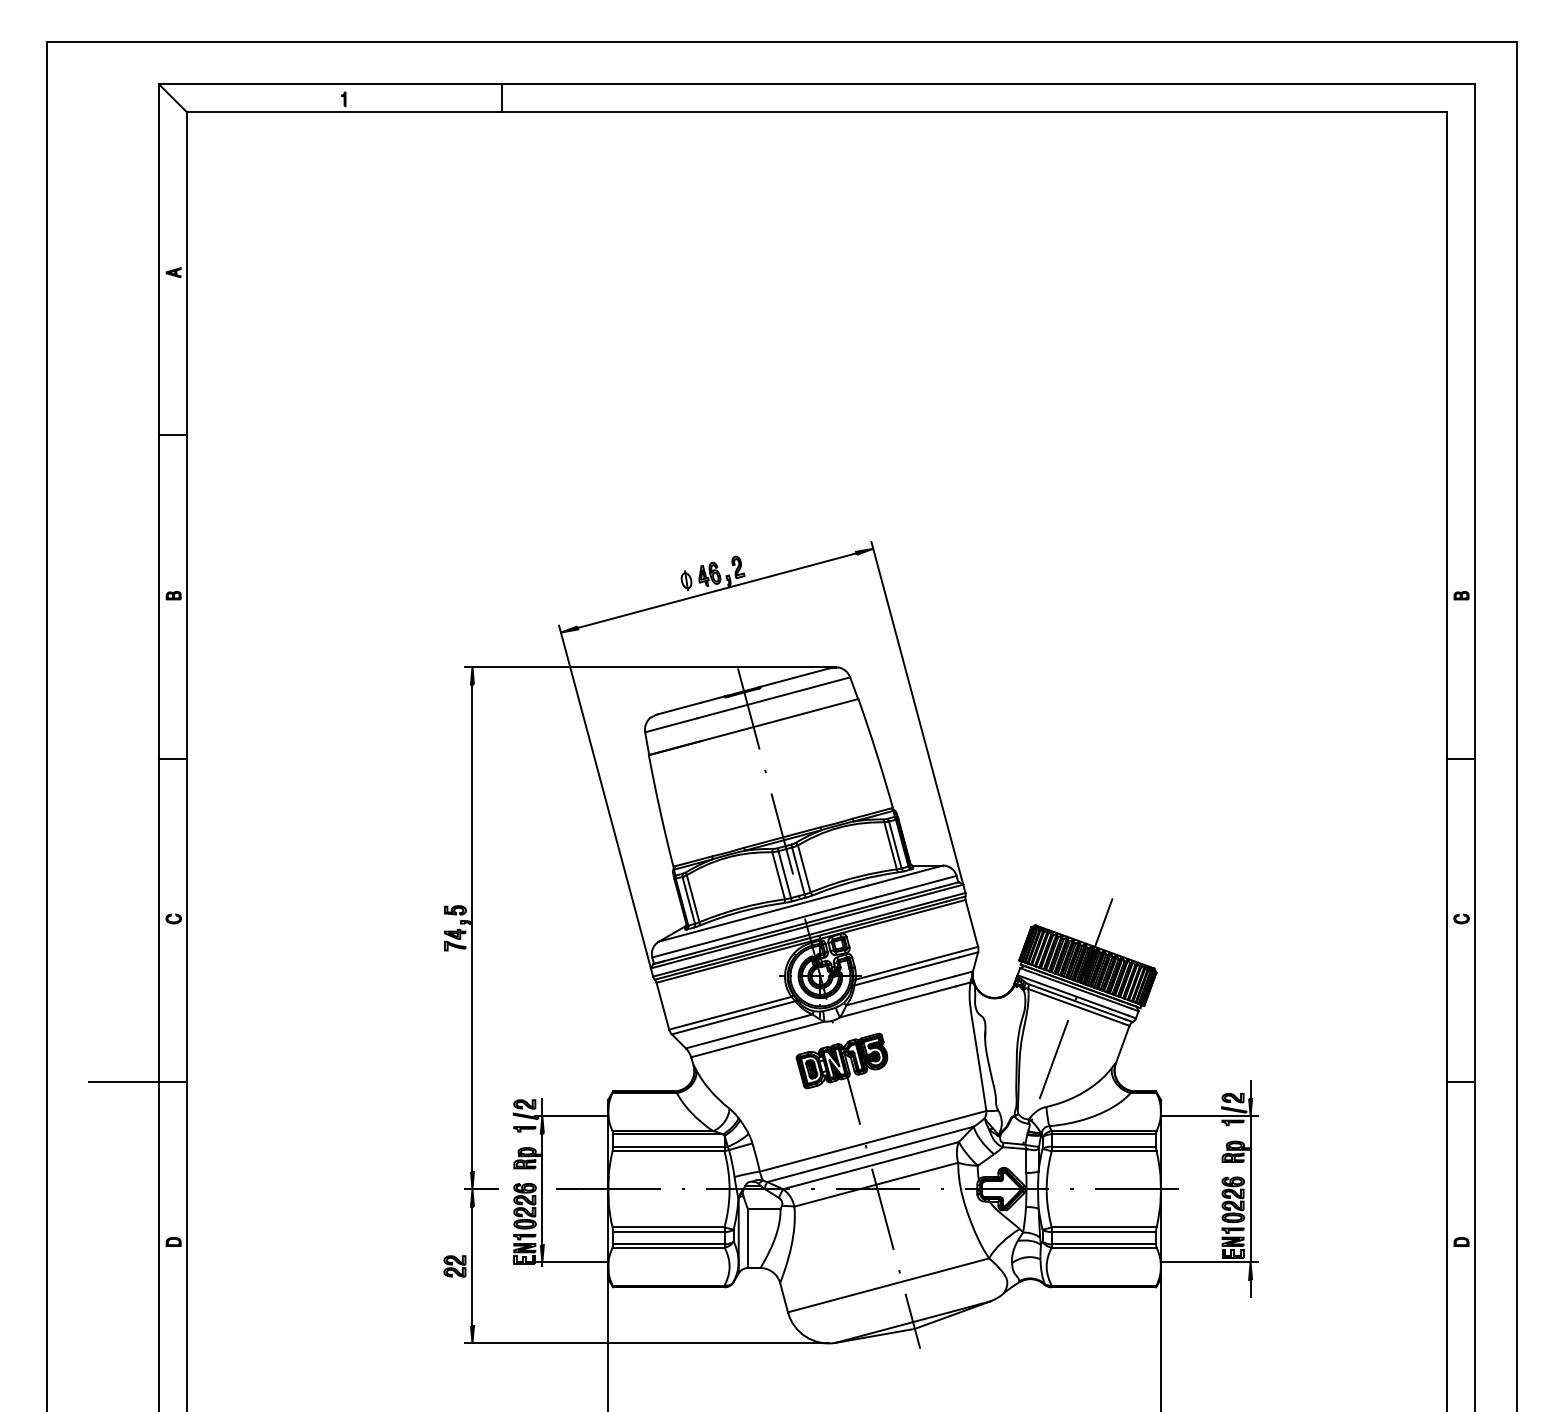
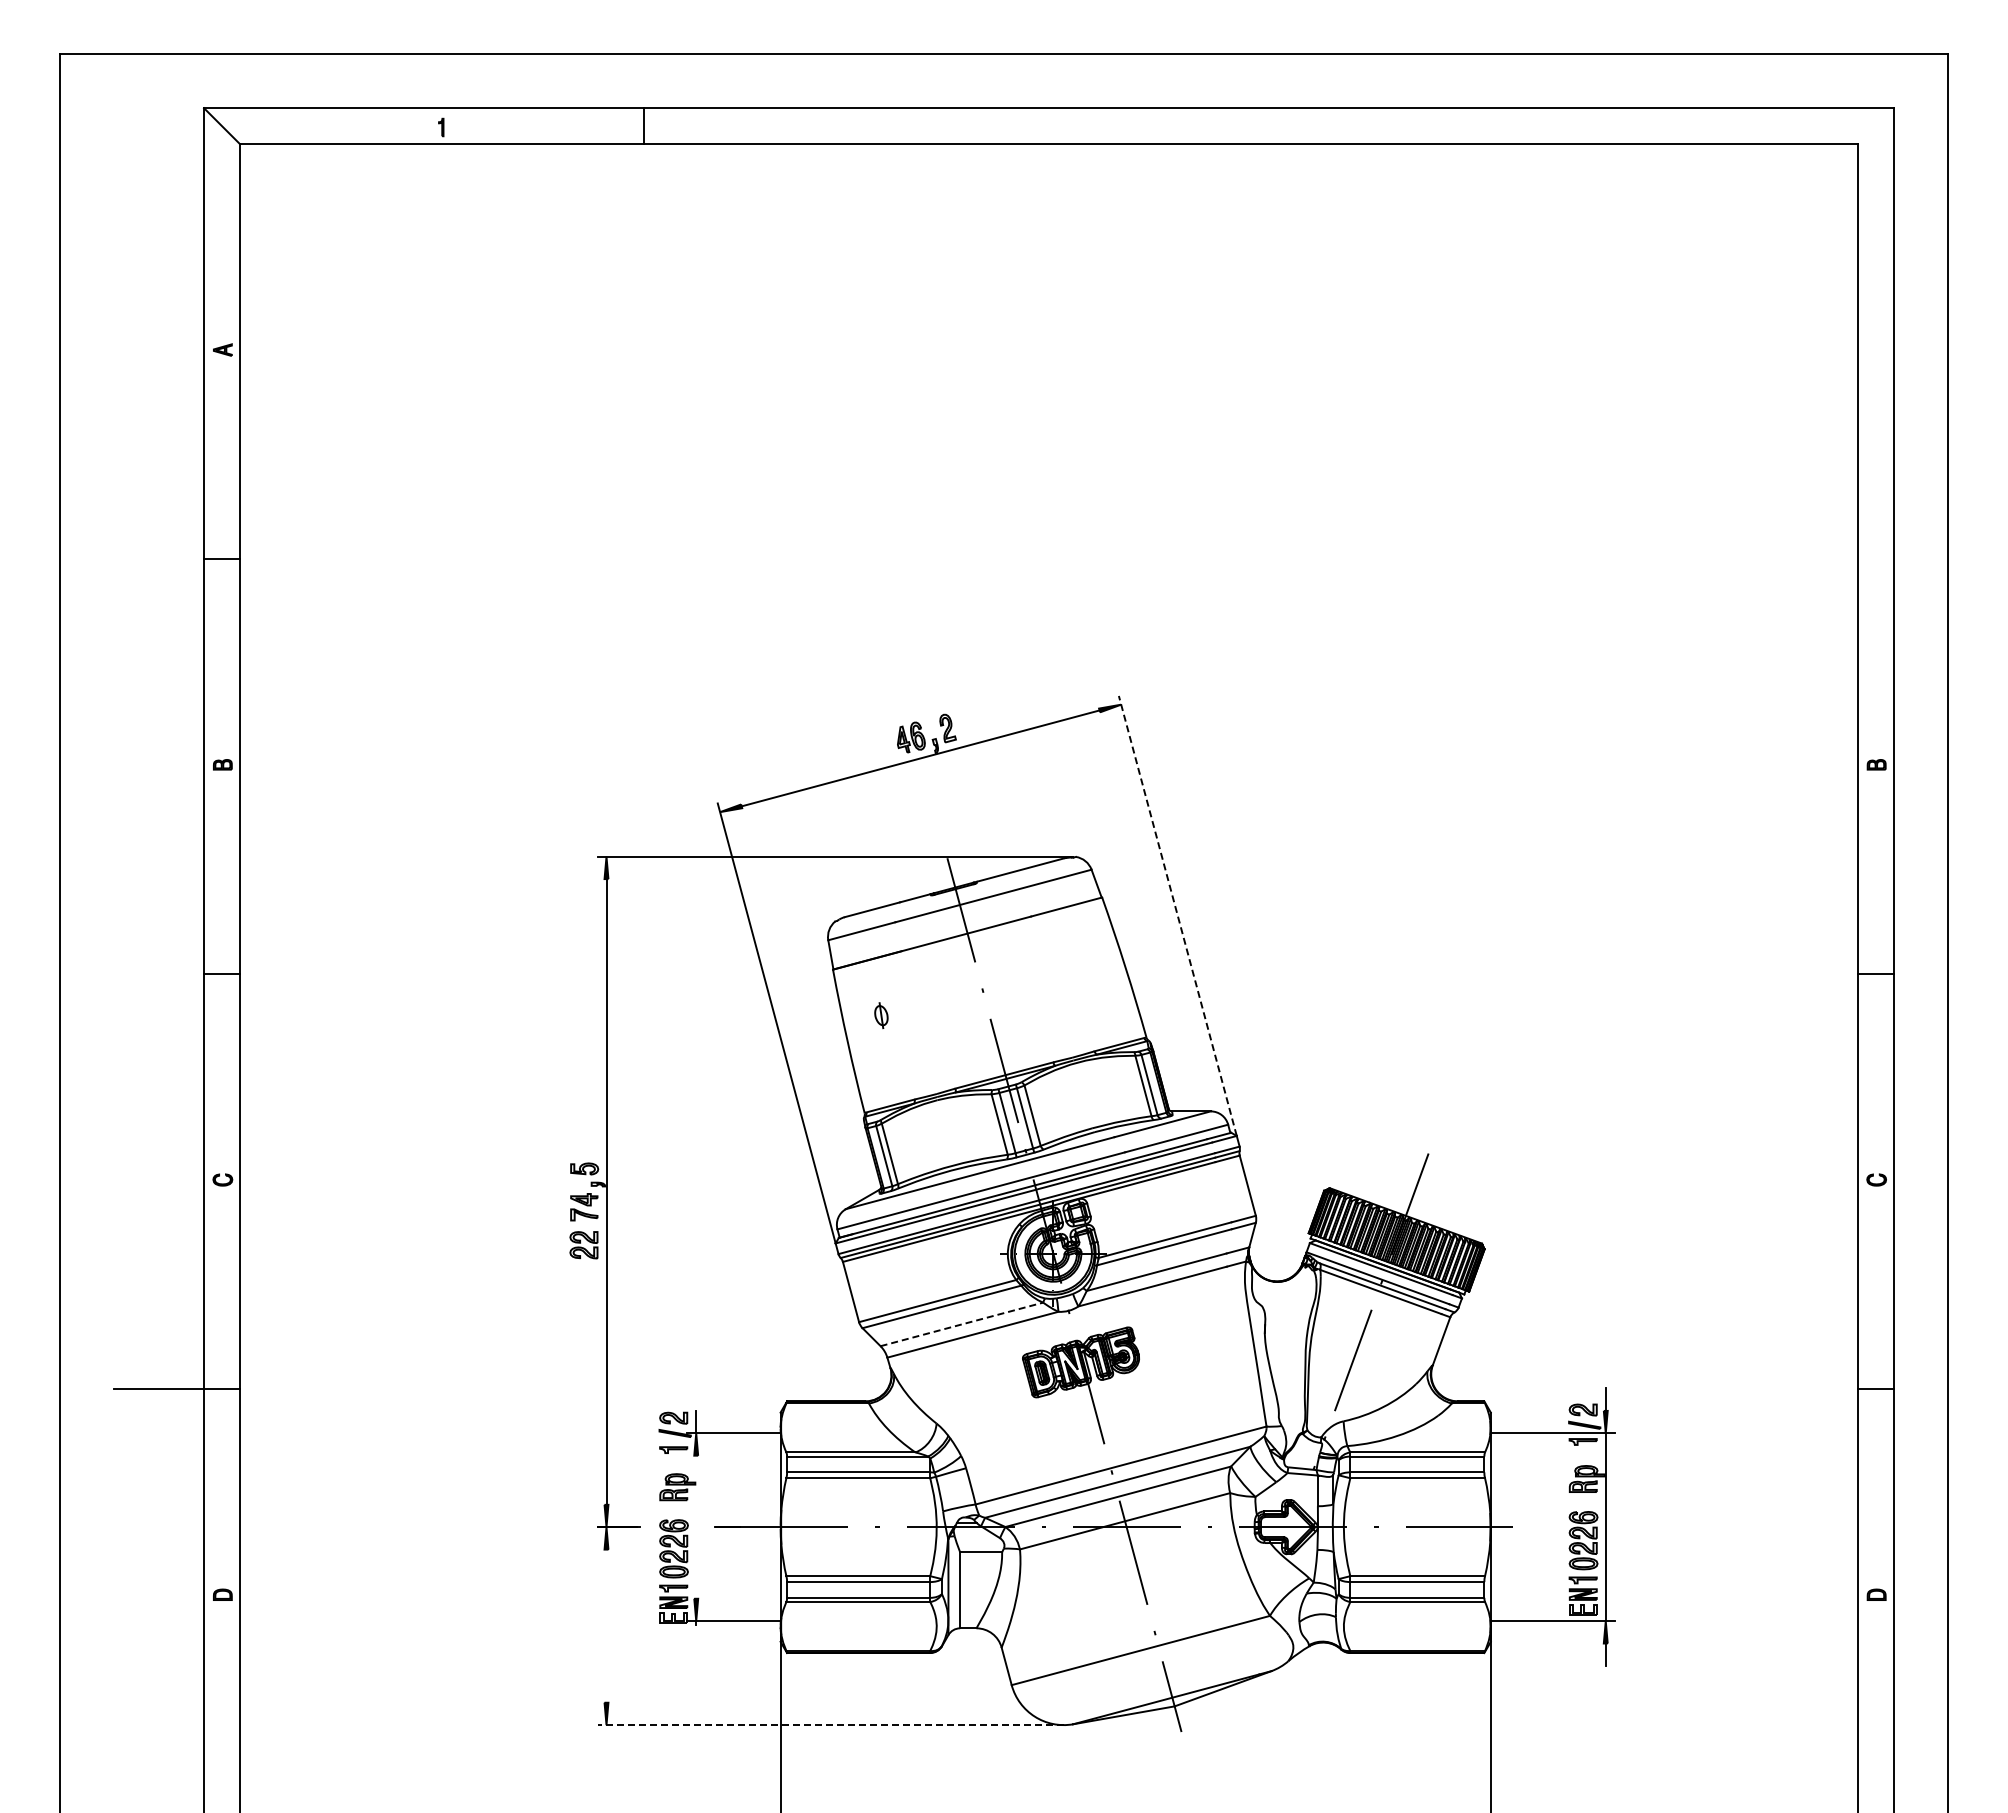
part: (686, 580) -> (881, 1015), moved
line: (917, 713) -> (1177, 915), solid -> dashed
line: (749, 1031) -> (962, 1324), solid -> dashed
line: (542, 1188) -> (696, 1526), removed
line: (472, 1265) -> (606, 1625), removed
part: (454, 1266) -> (583, 1245), moved
line: (646, 1343) -> (830, 1725), solid -> dashed

